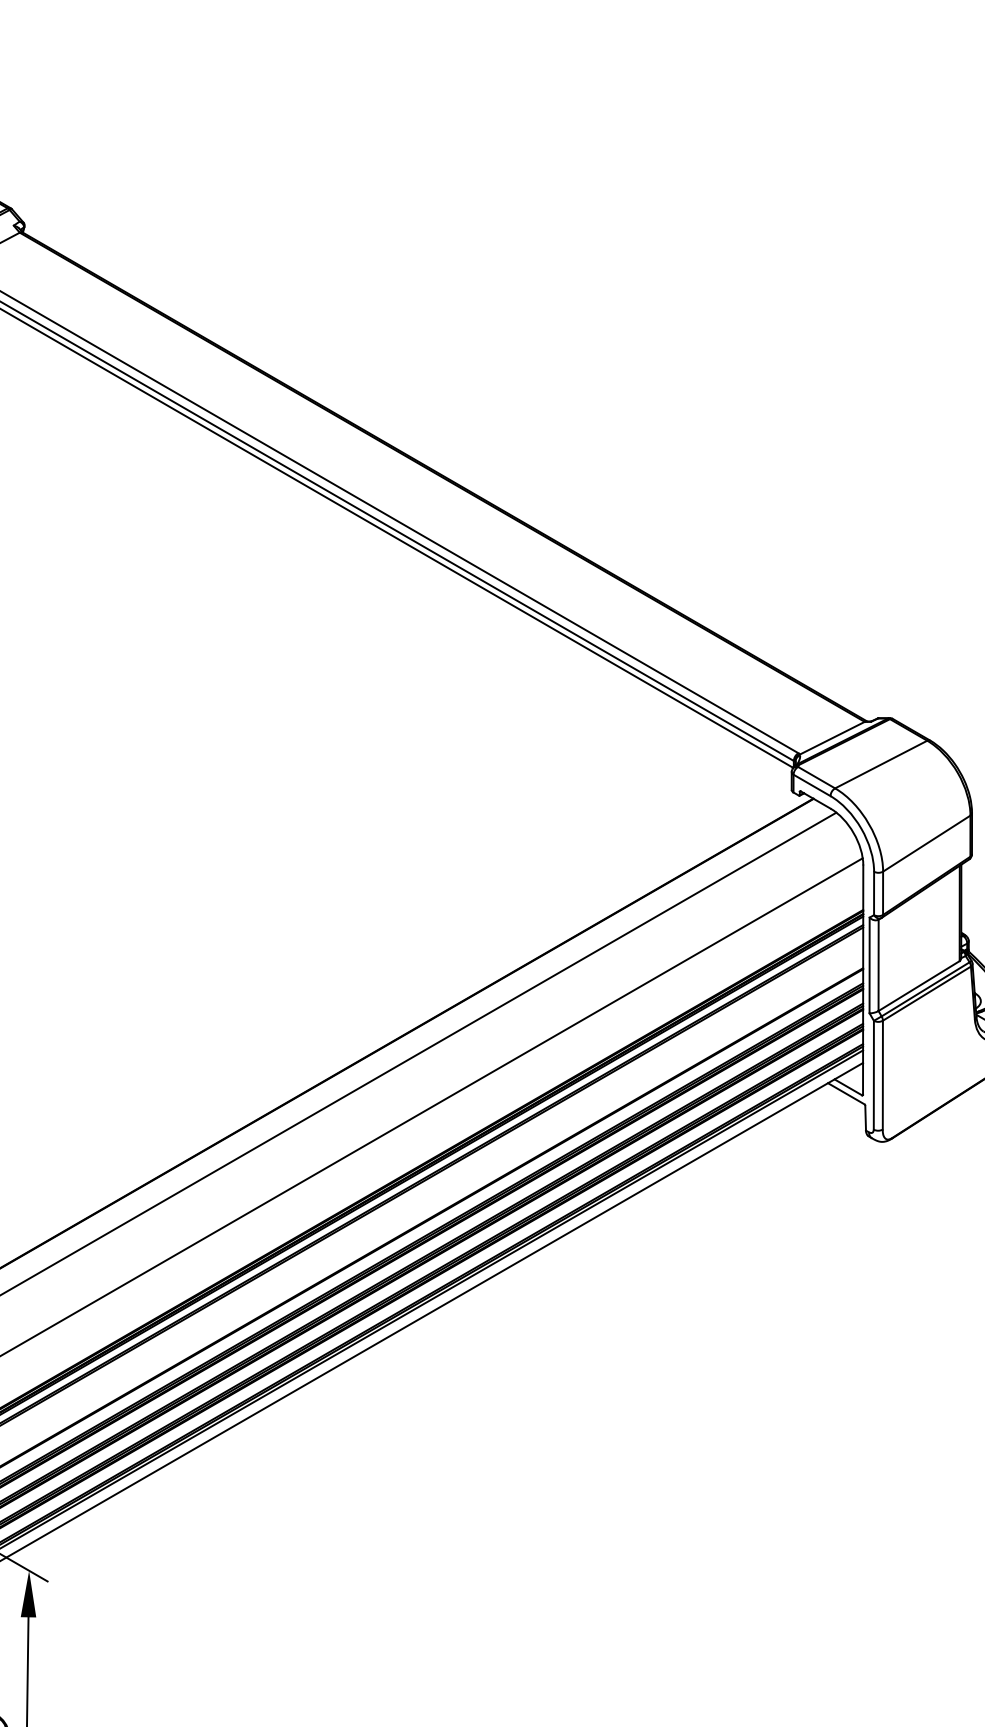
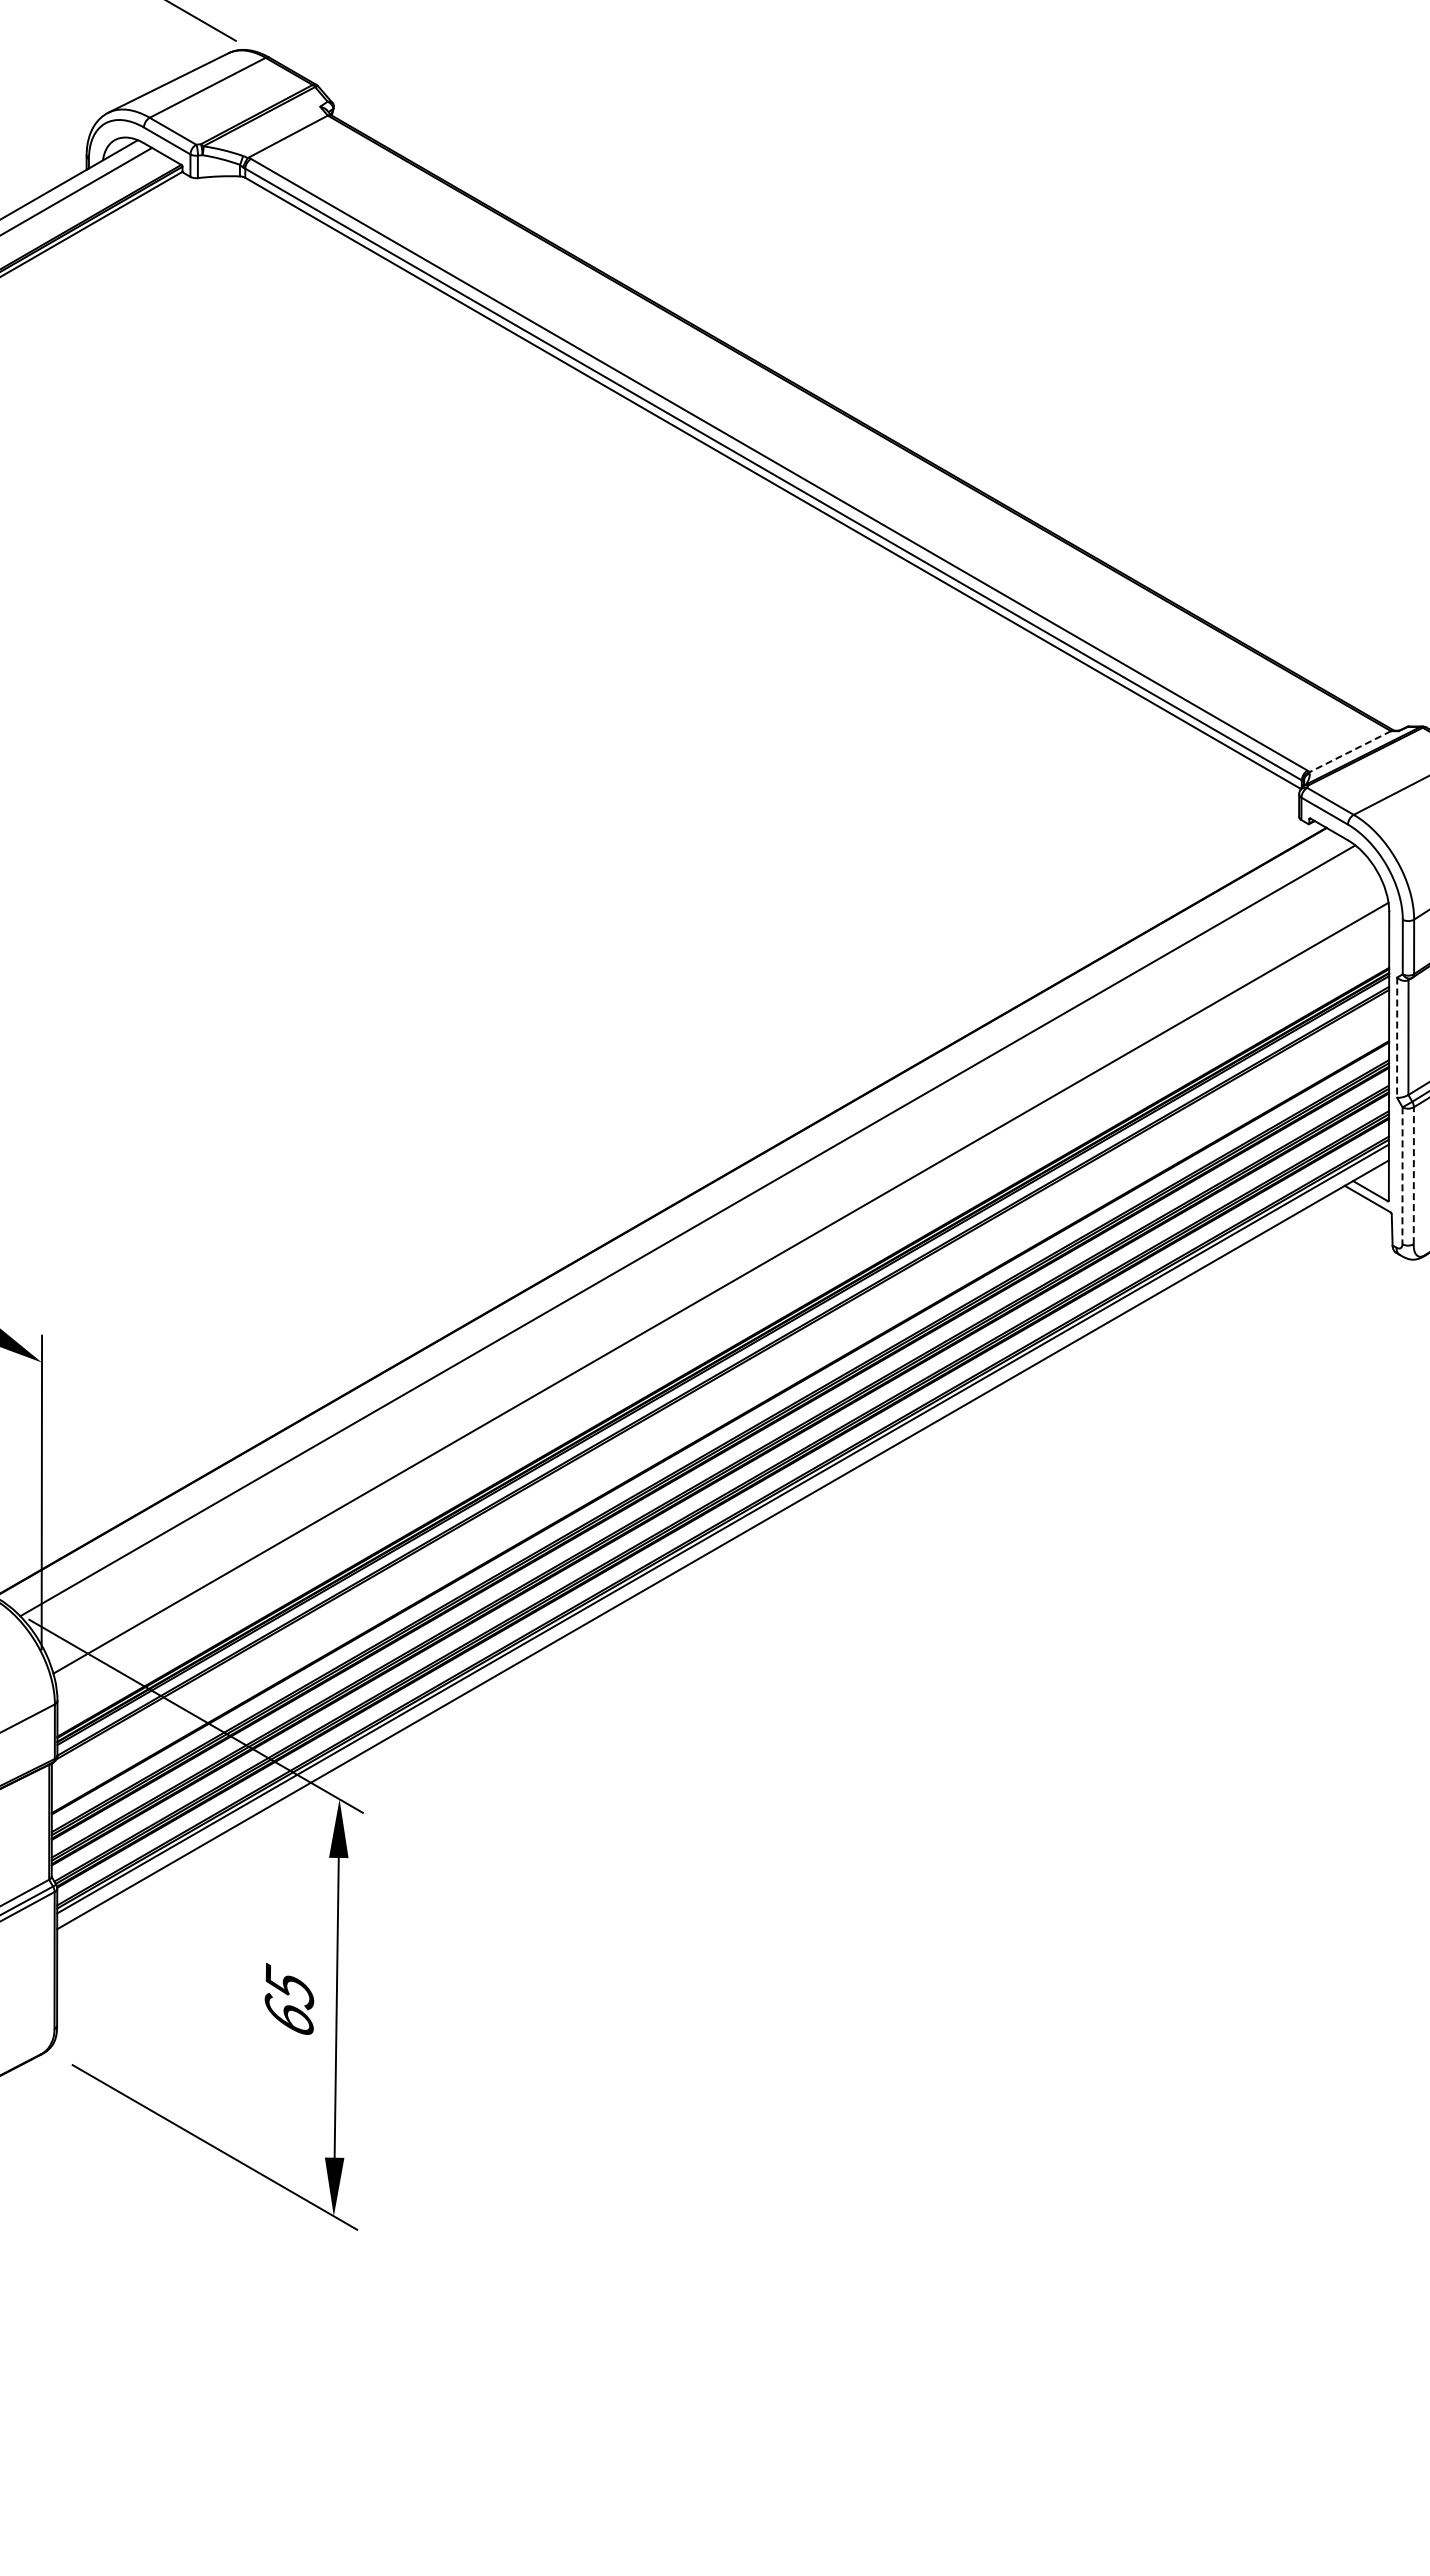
line: (832, 738) -> (1350, 751), solid -> dashed
line: (869, 966) -> (1397, 1038), solid -> dashed
line: (882, 1074) -> (1413, 1175), solid -> dashed
line: (873, 1075) -> (1402, 1176), solid -> dashed

